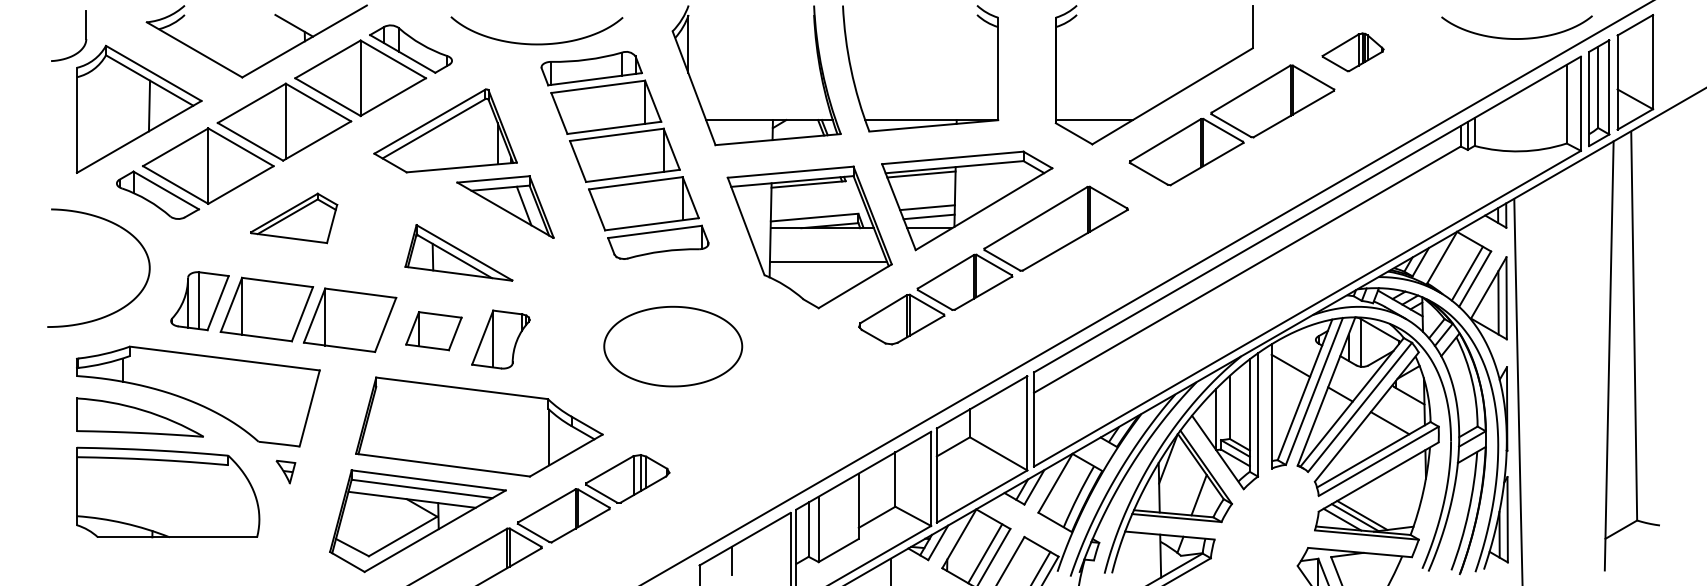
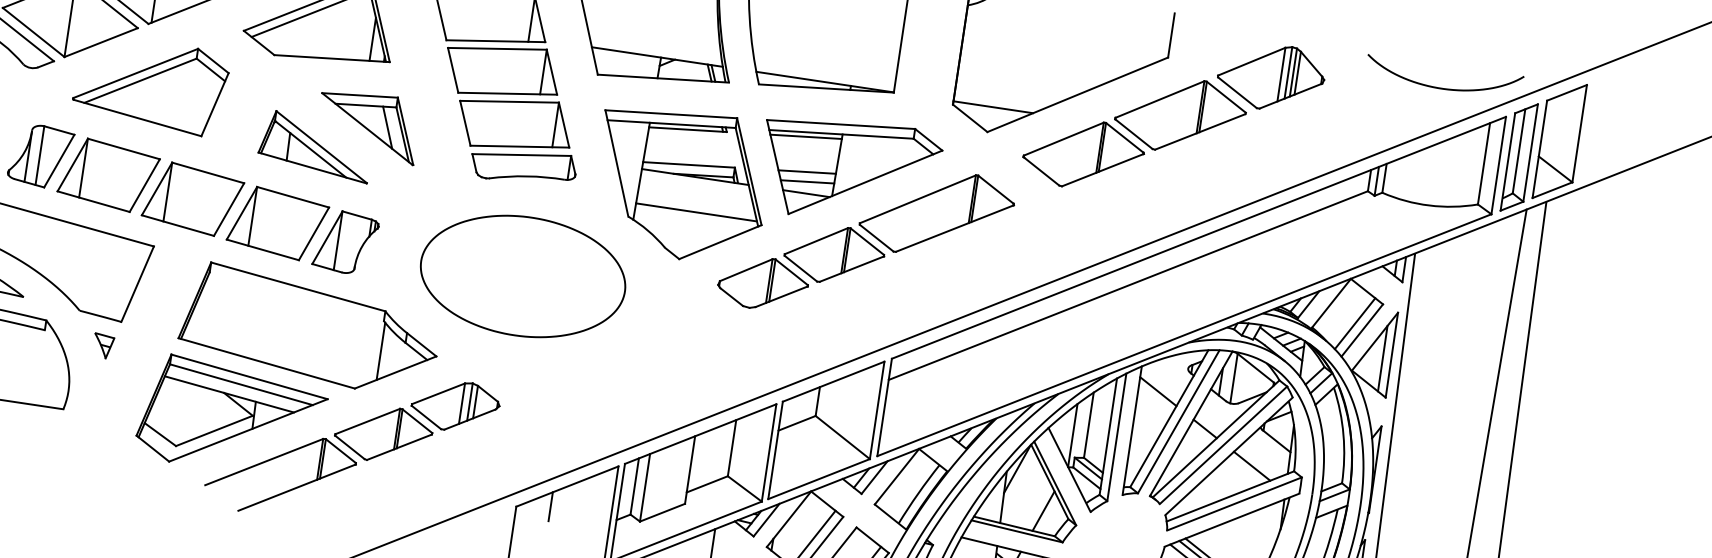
part: (1352, 52) -> (1270, 77), size x1.67
part: (505, 206) -> (368, 125), moved
part: (293, 218) -> (150, 85), size x1.67
part: (433, 330) -> (277, 222), size x1.67
part: (672, 346) -> (522, 276), size x1.43

